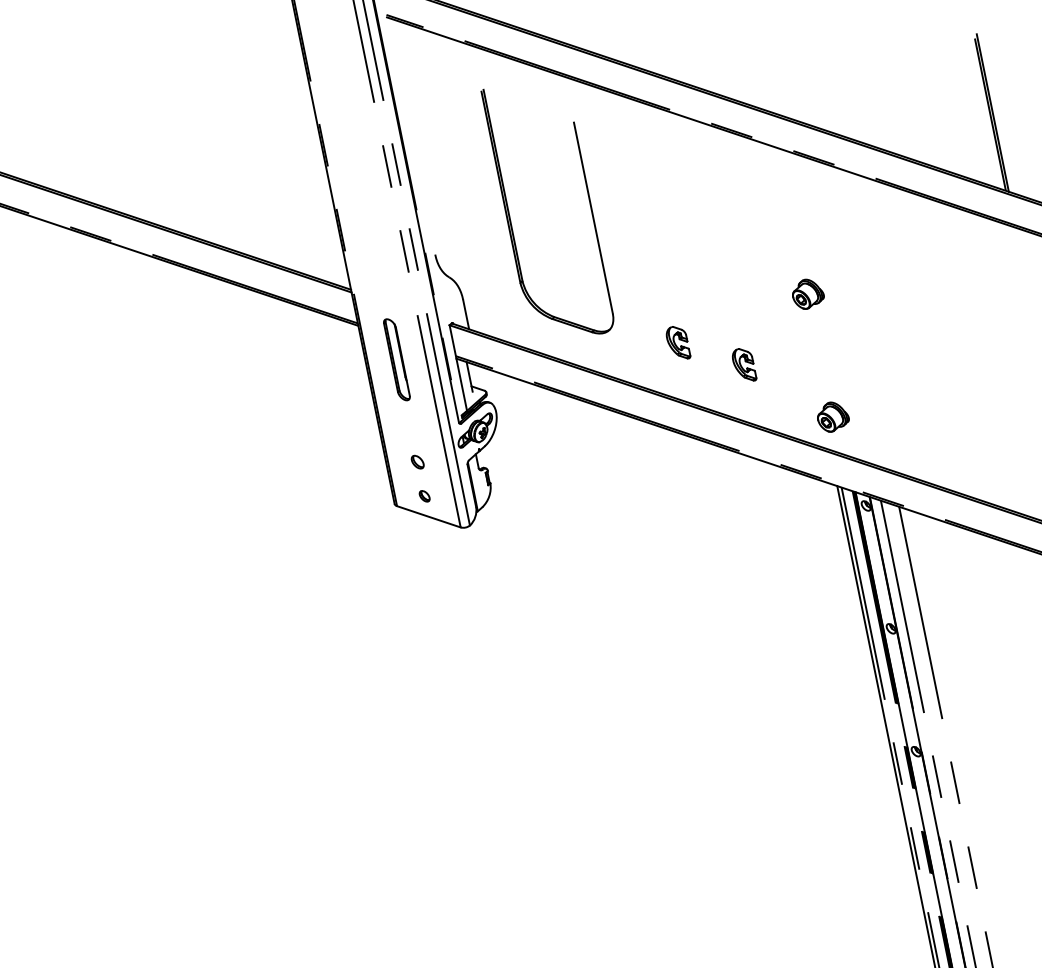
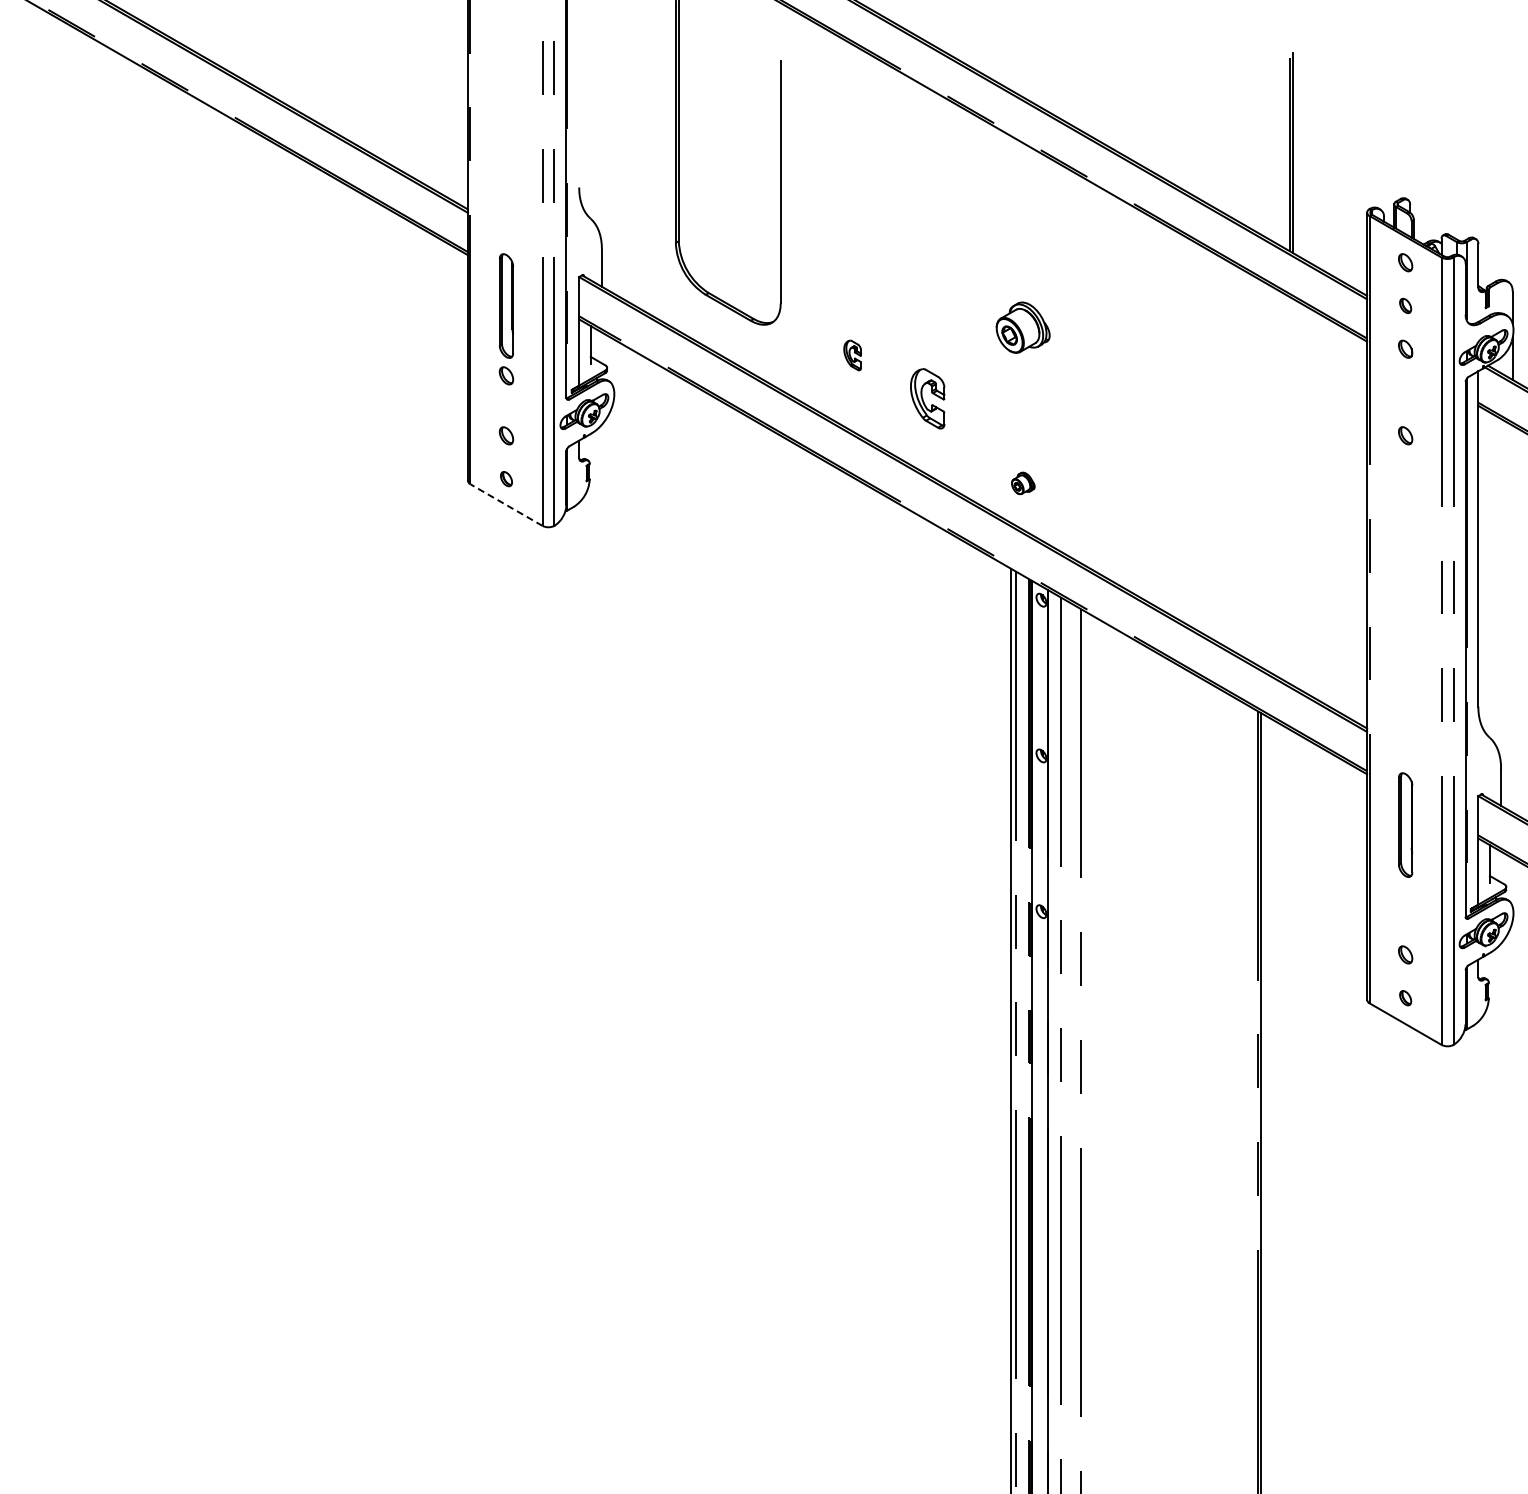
part: (808, 293) -> (1023, 327), size x1.4
part: (677, 343) -> (852, 355), size x0.7
part: (743, 365) -> (927, 398), size x1.4
part: (408, 414) -> (506, 375), added
part: (833, 416) -> (1023, 483), size x0.6
line: (428, 517) -> (506, 505), solid -> dashed

